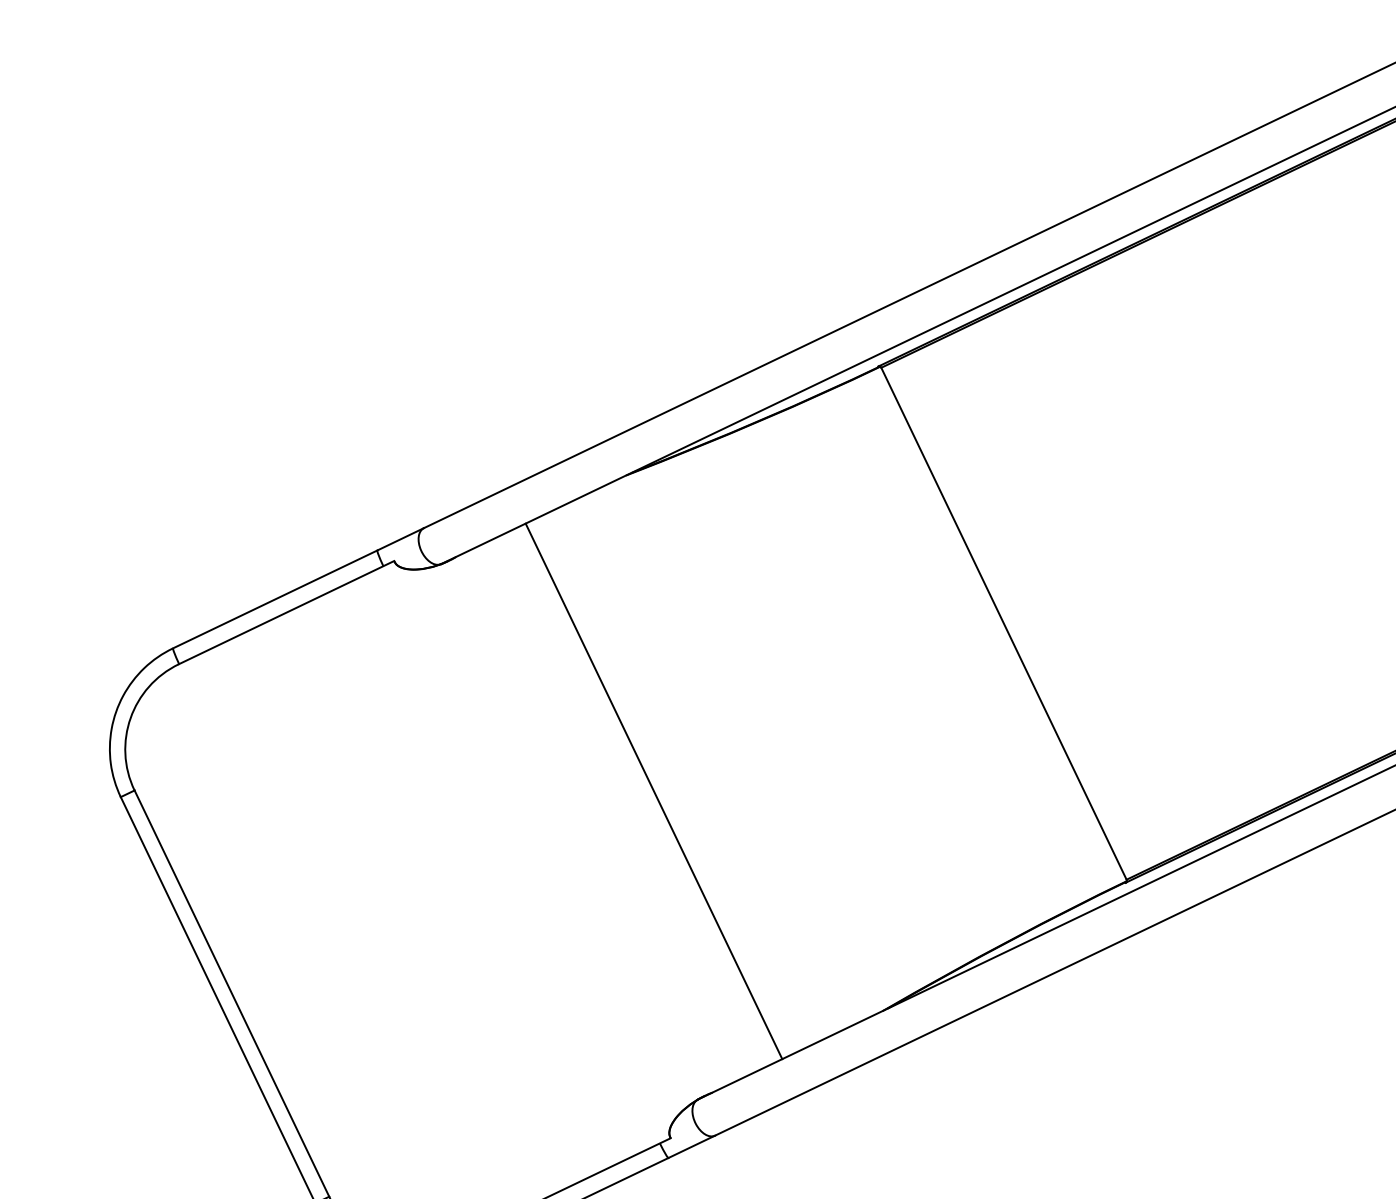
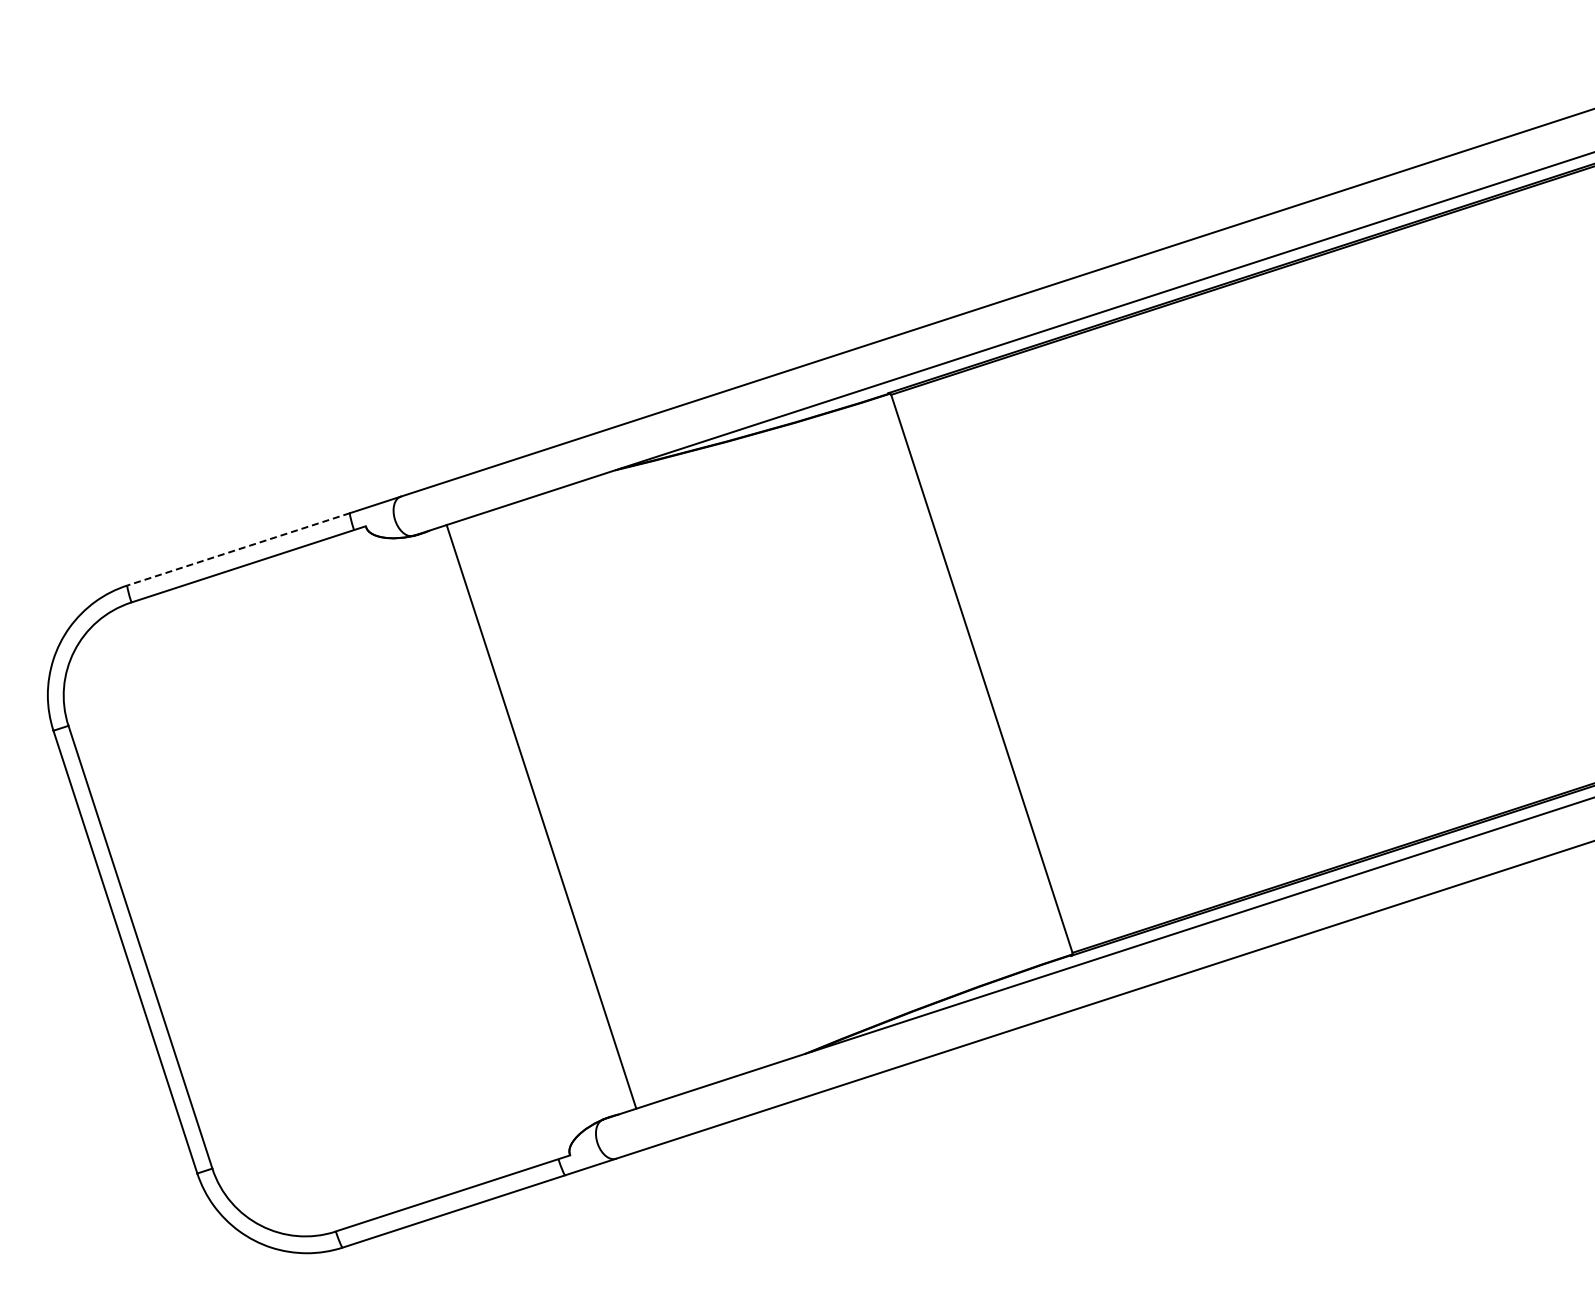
line: (275, 599) -> (238, 549), solid -> dashed
line: (653, 791) -> (541, 816), moved

